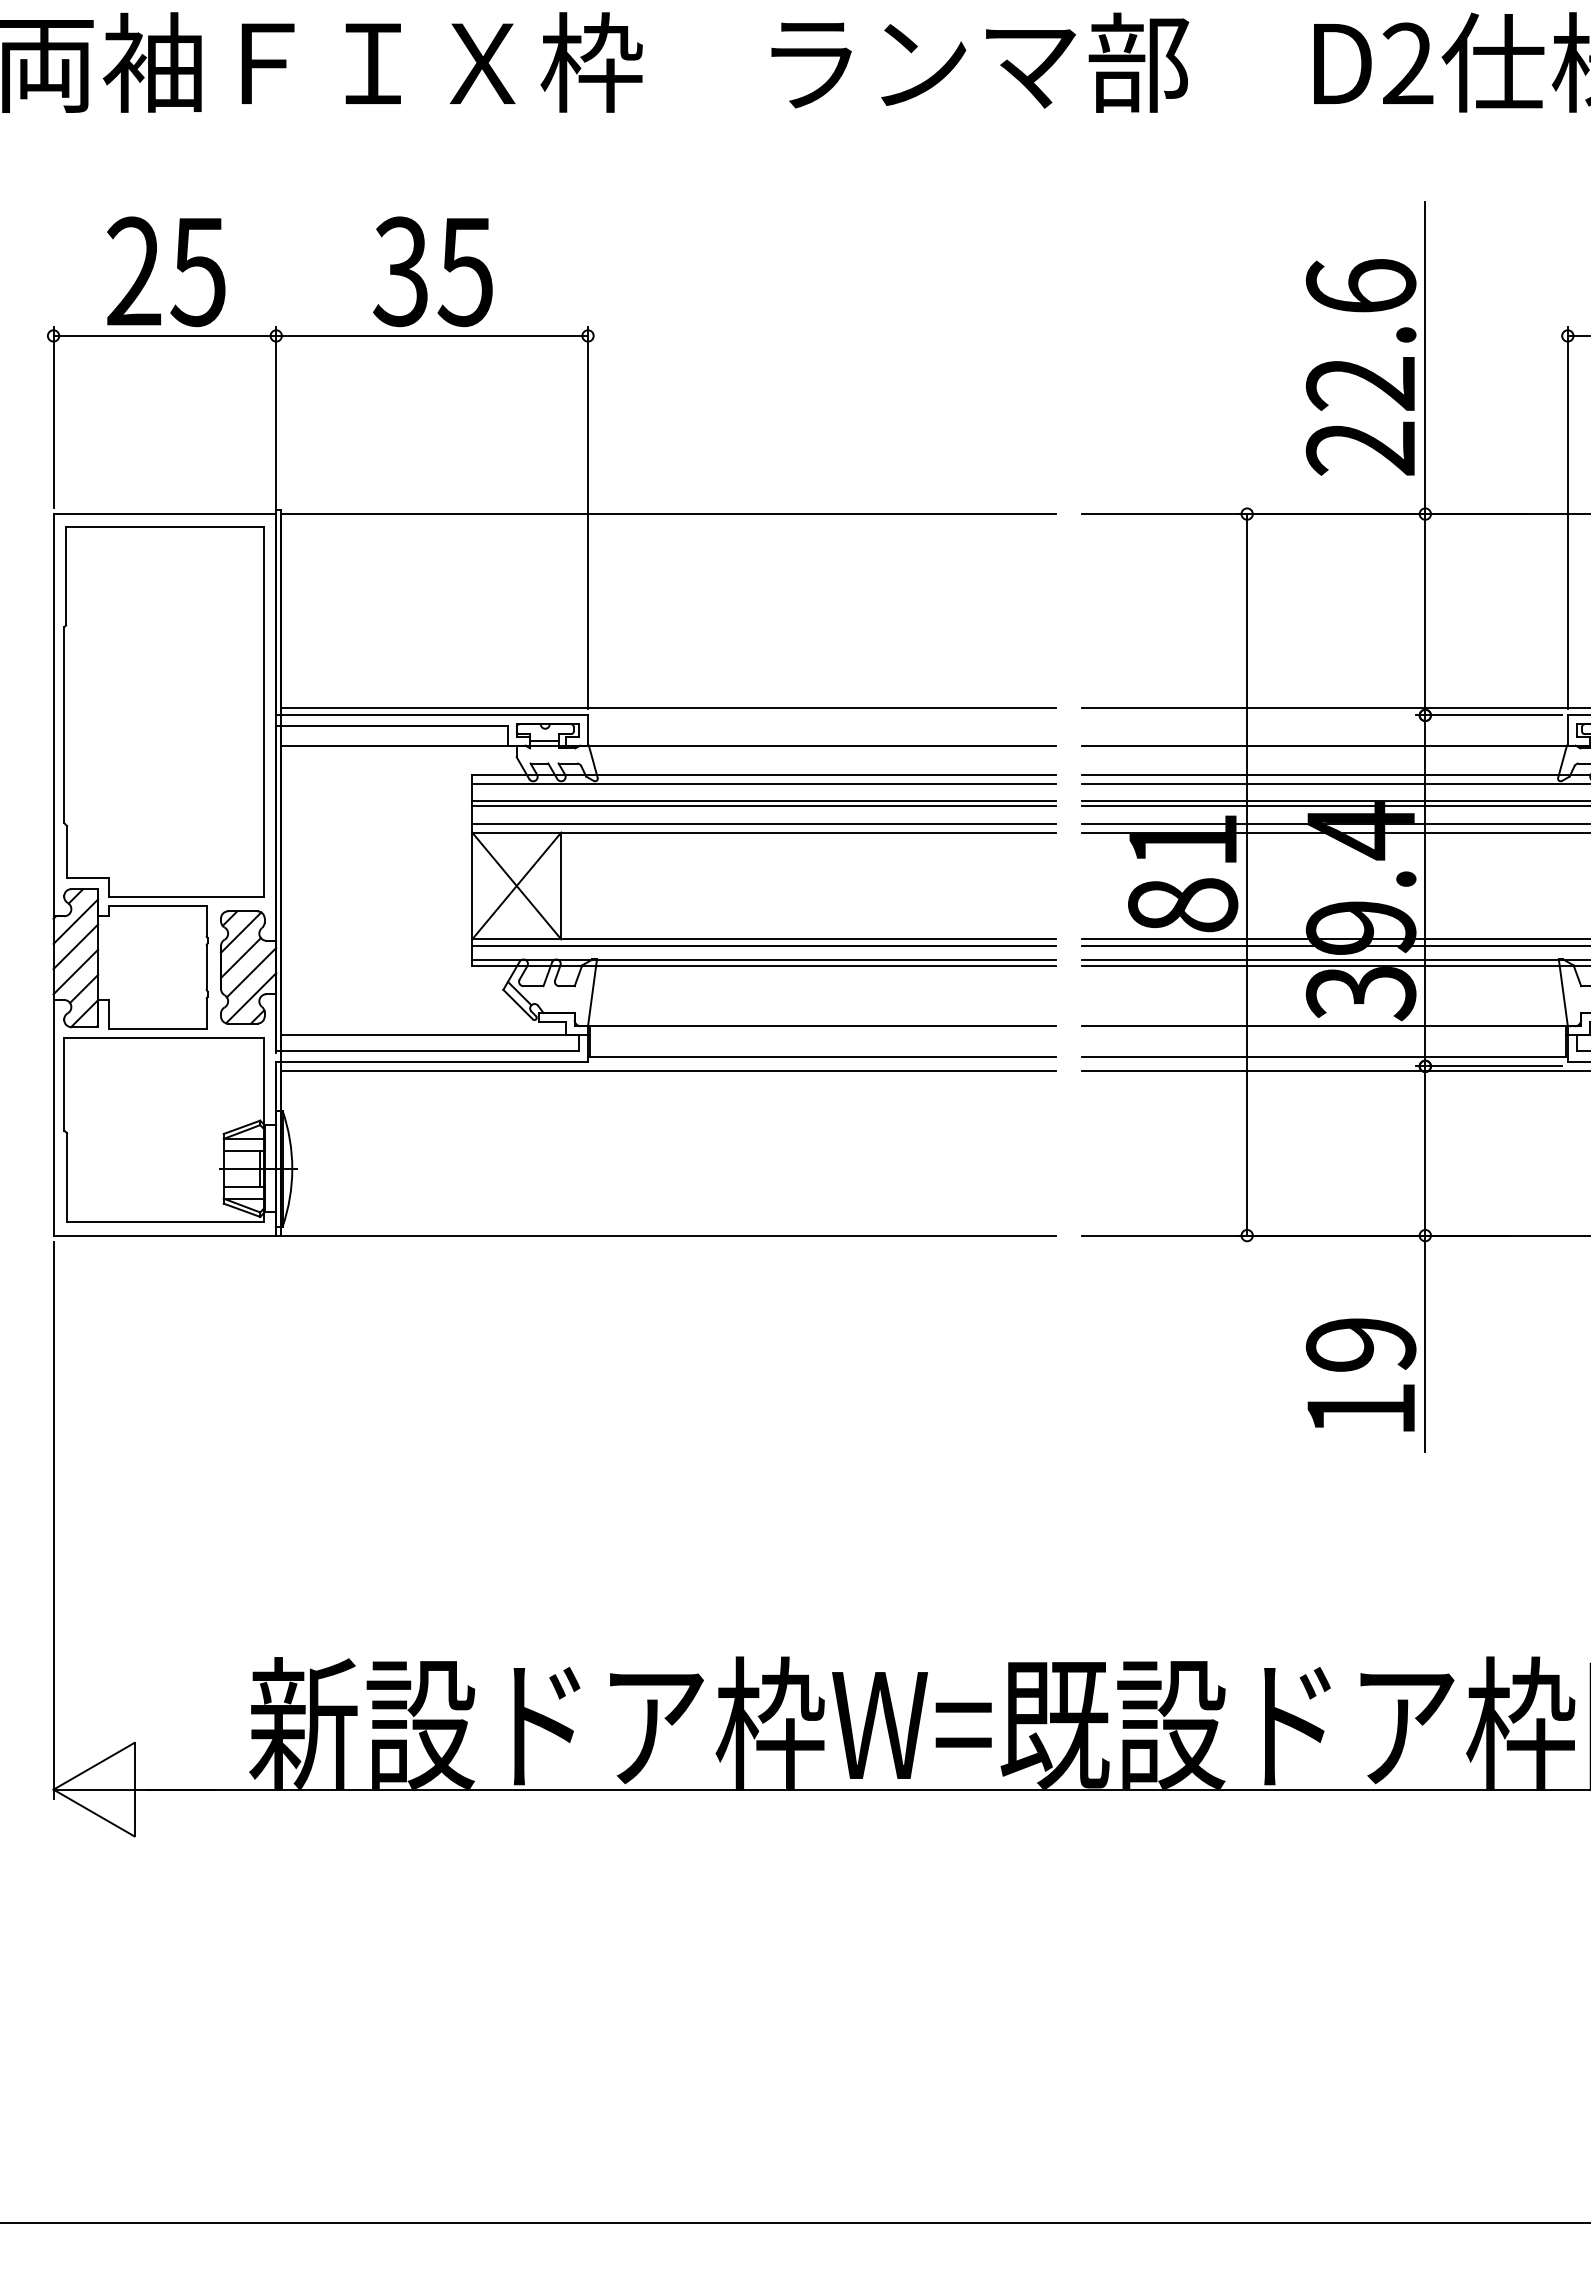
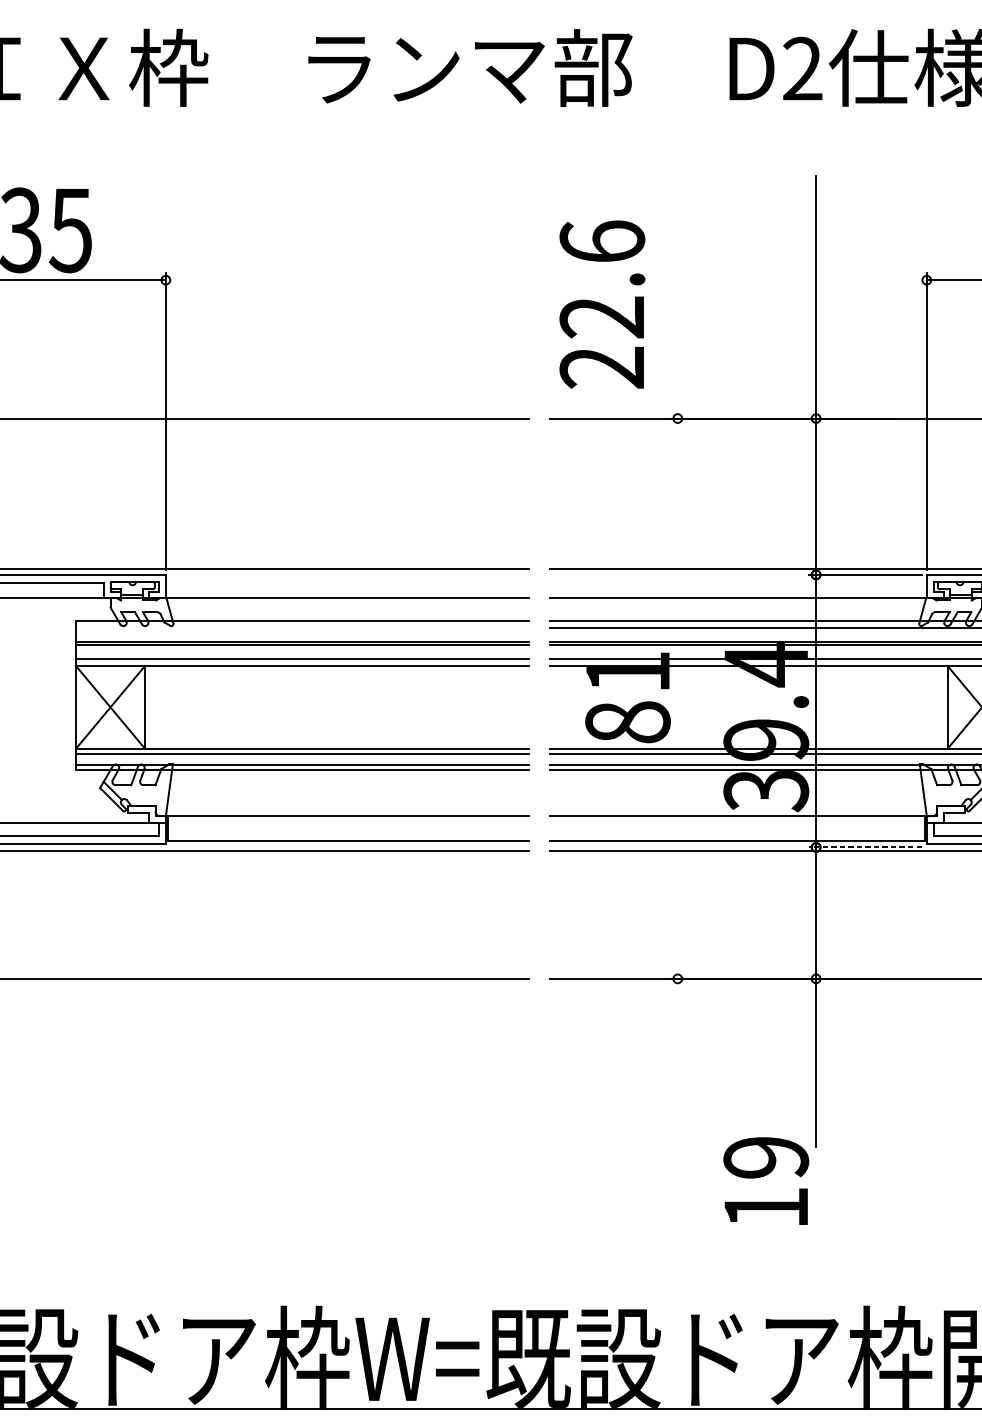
text: (1360, 367) -> (601, 304), moved
line: (763, 783) -> (302, 627), removed
line: (1247, 874) -> (678, 698), removed
line: (1489, 1066) -> (865, 847), solid -> dashed
text: (1360, 1374) -> (765, 1180), moved

